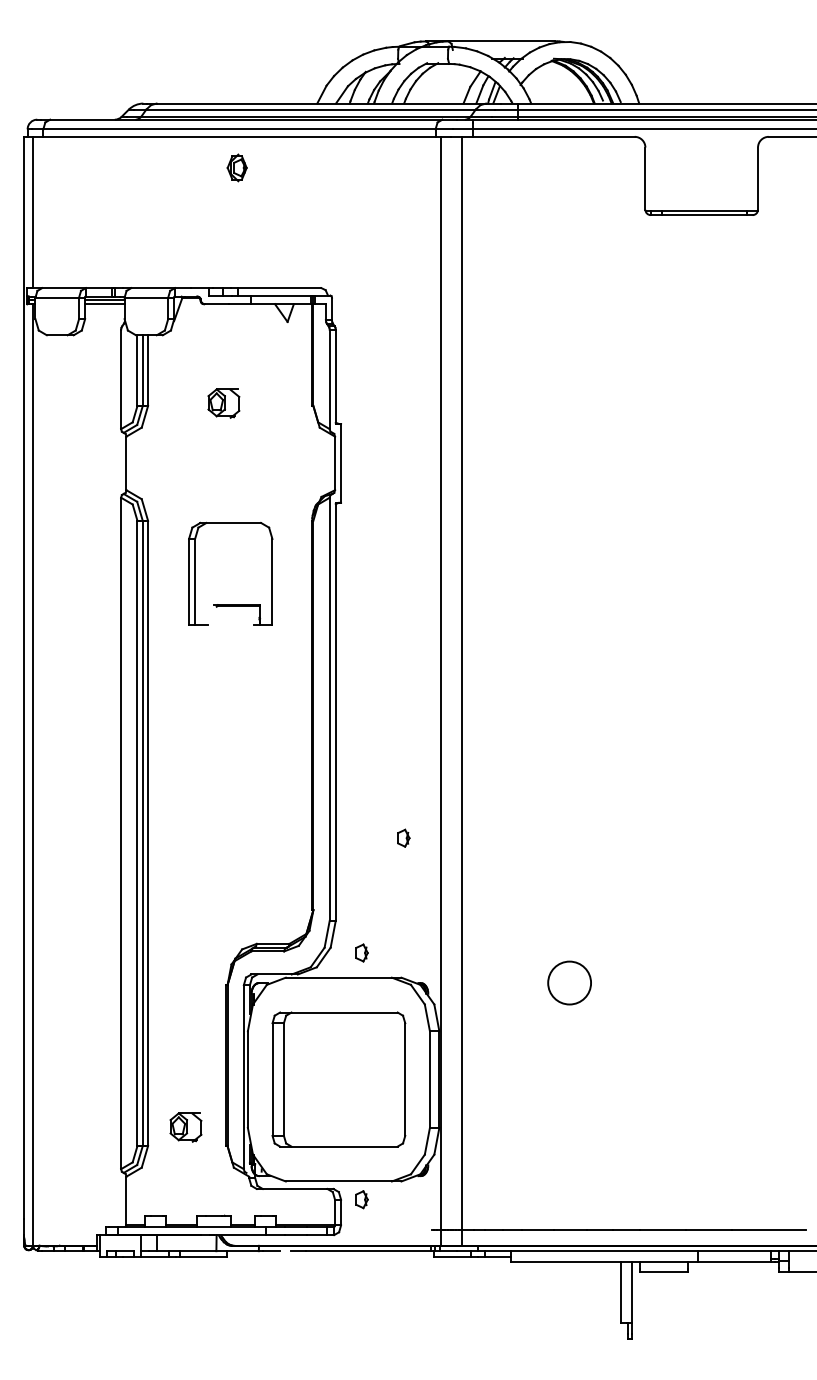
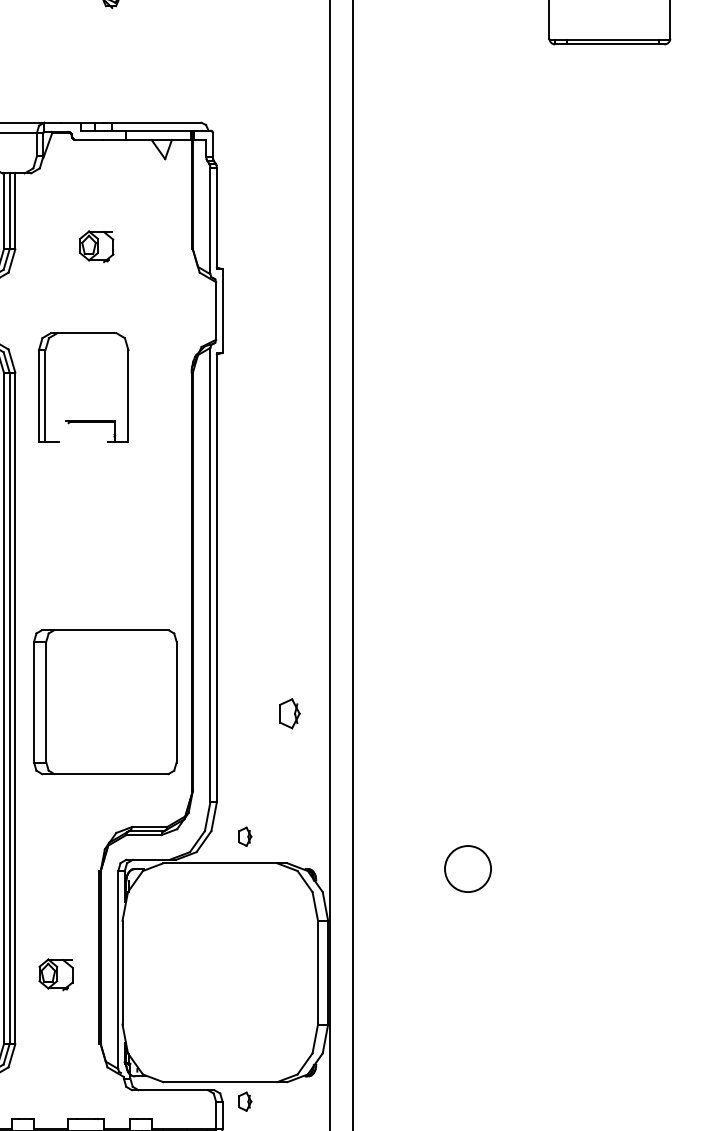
part: (230, 604) -> (83, 420), moved
part: (403, 837) -> (289, 712), size x1.6
part: (338, 1079) -> (104, 702), moved
part: (185, 1127) -> (55, 974), moved

